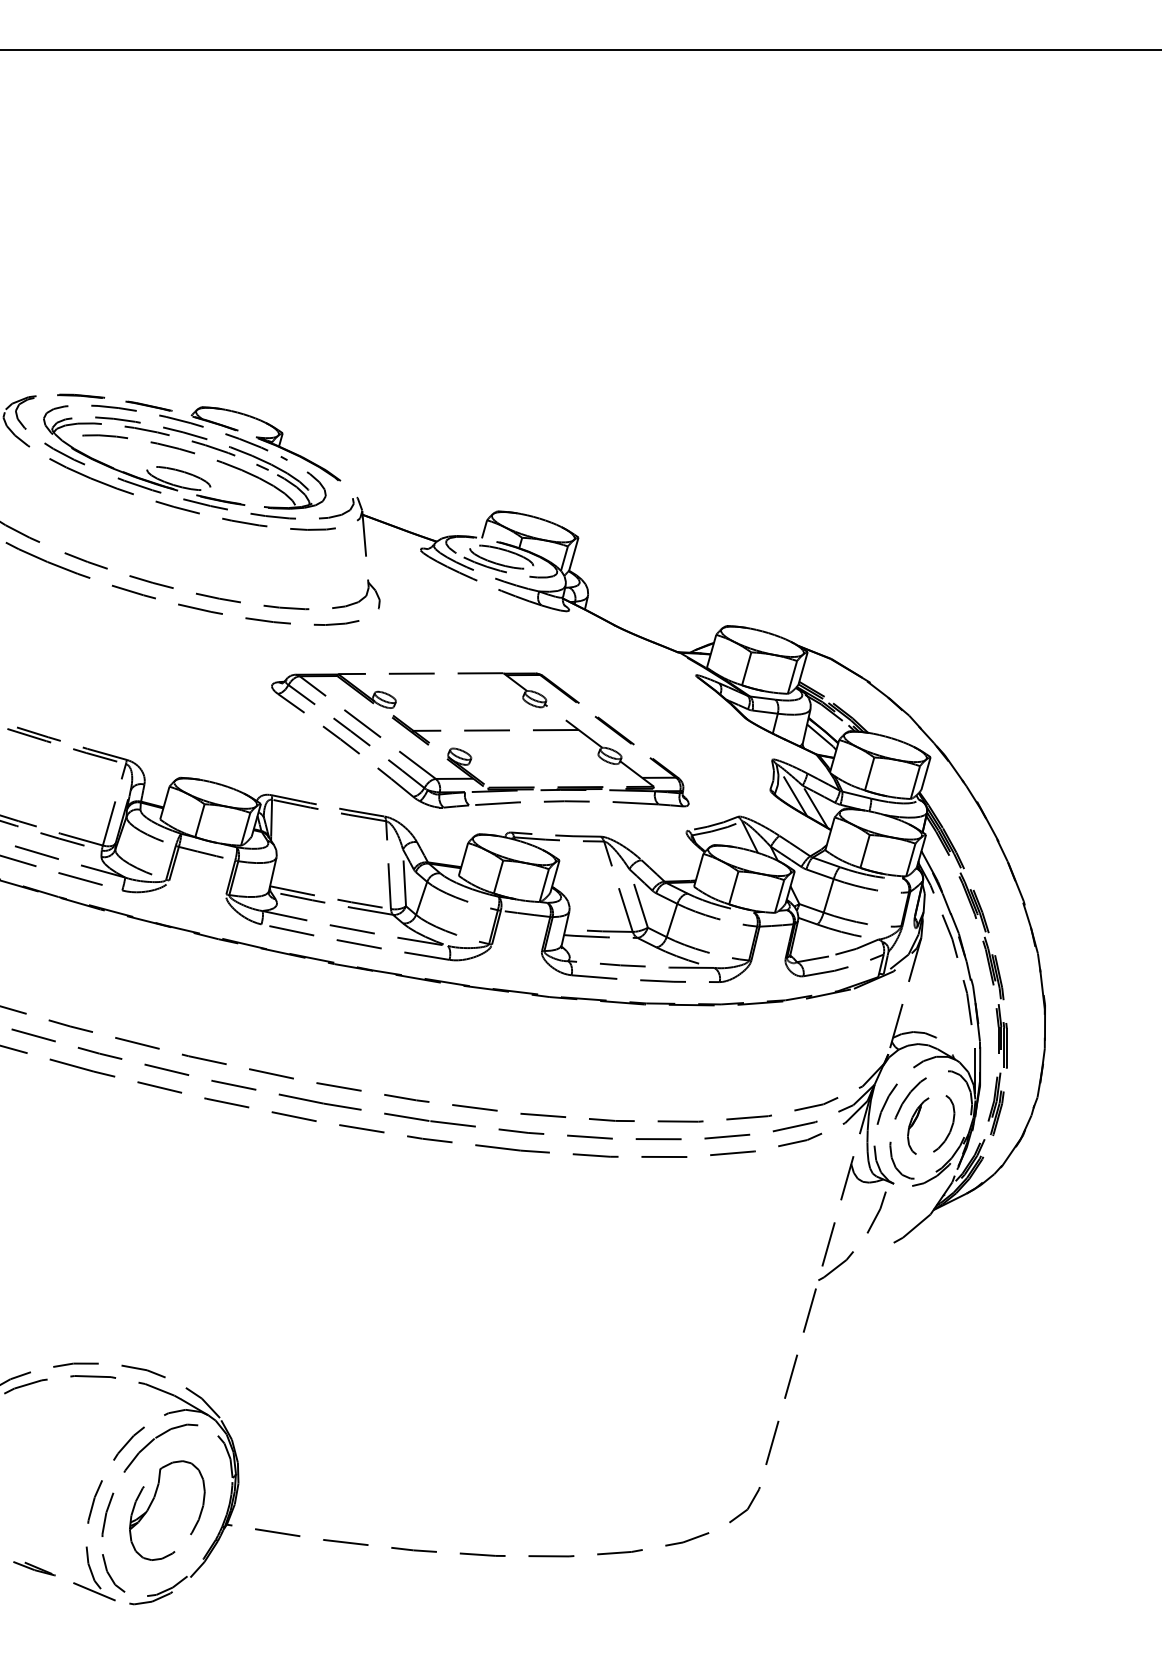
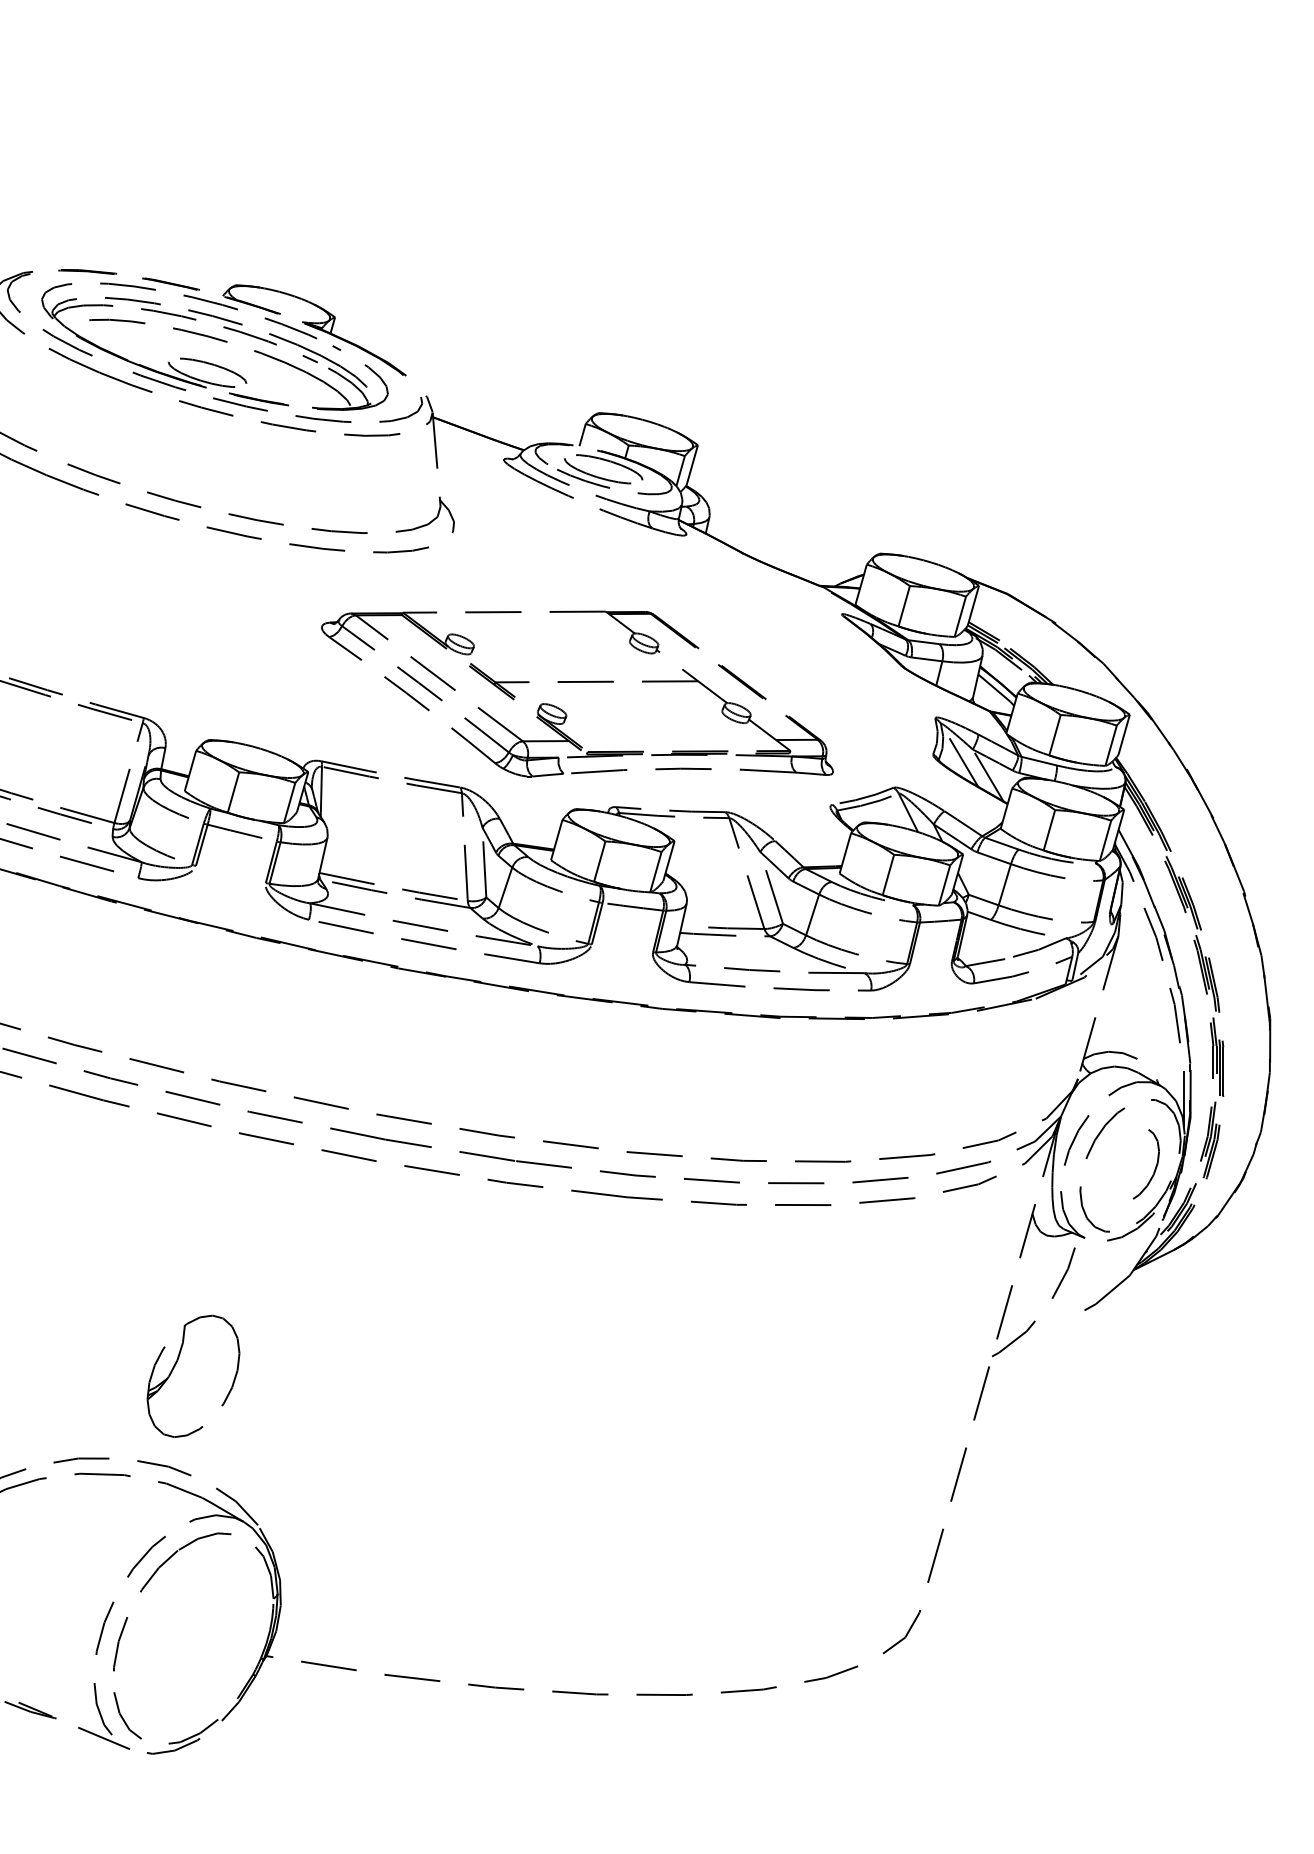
part: (918, 1125) -> (1114, 1166), removed
part: (152, 1503) -> (175, 1367), moved

